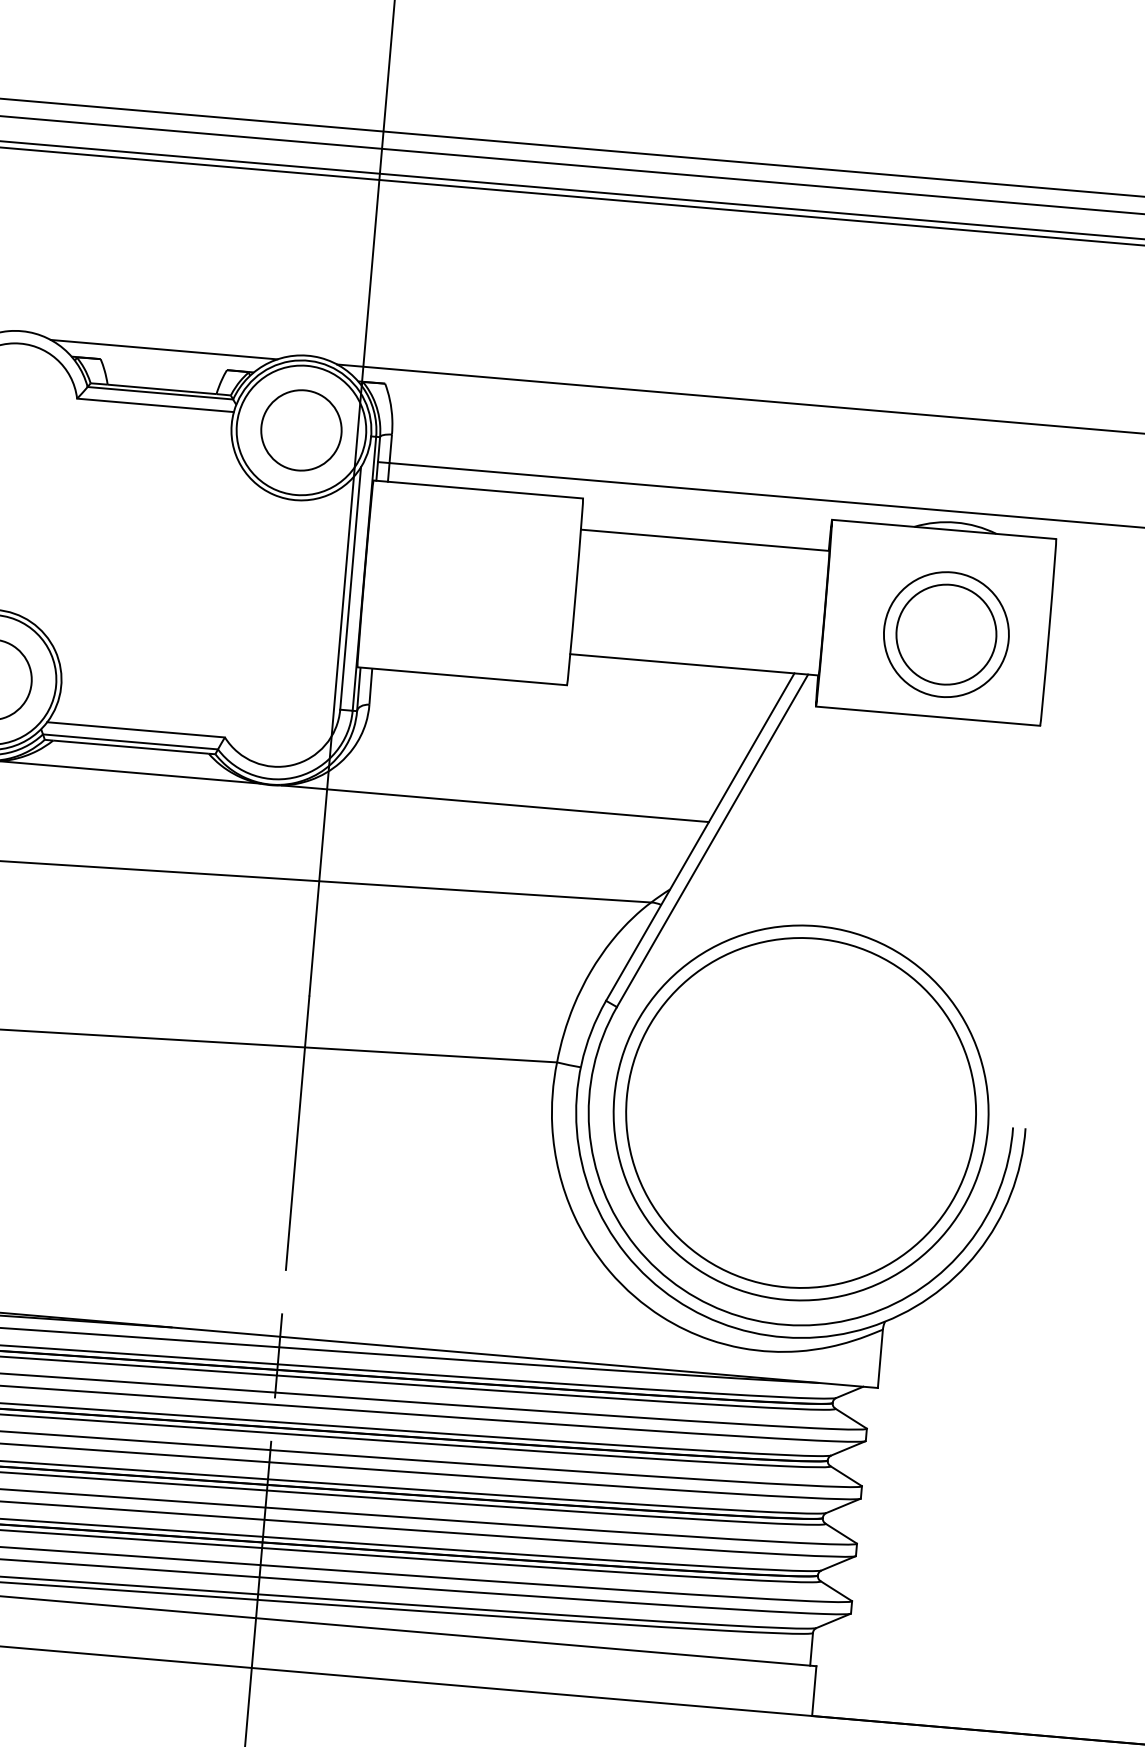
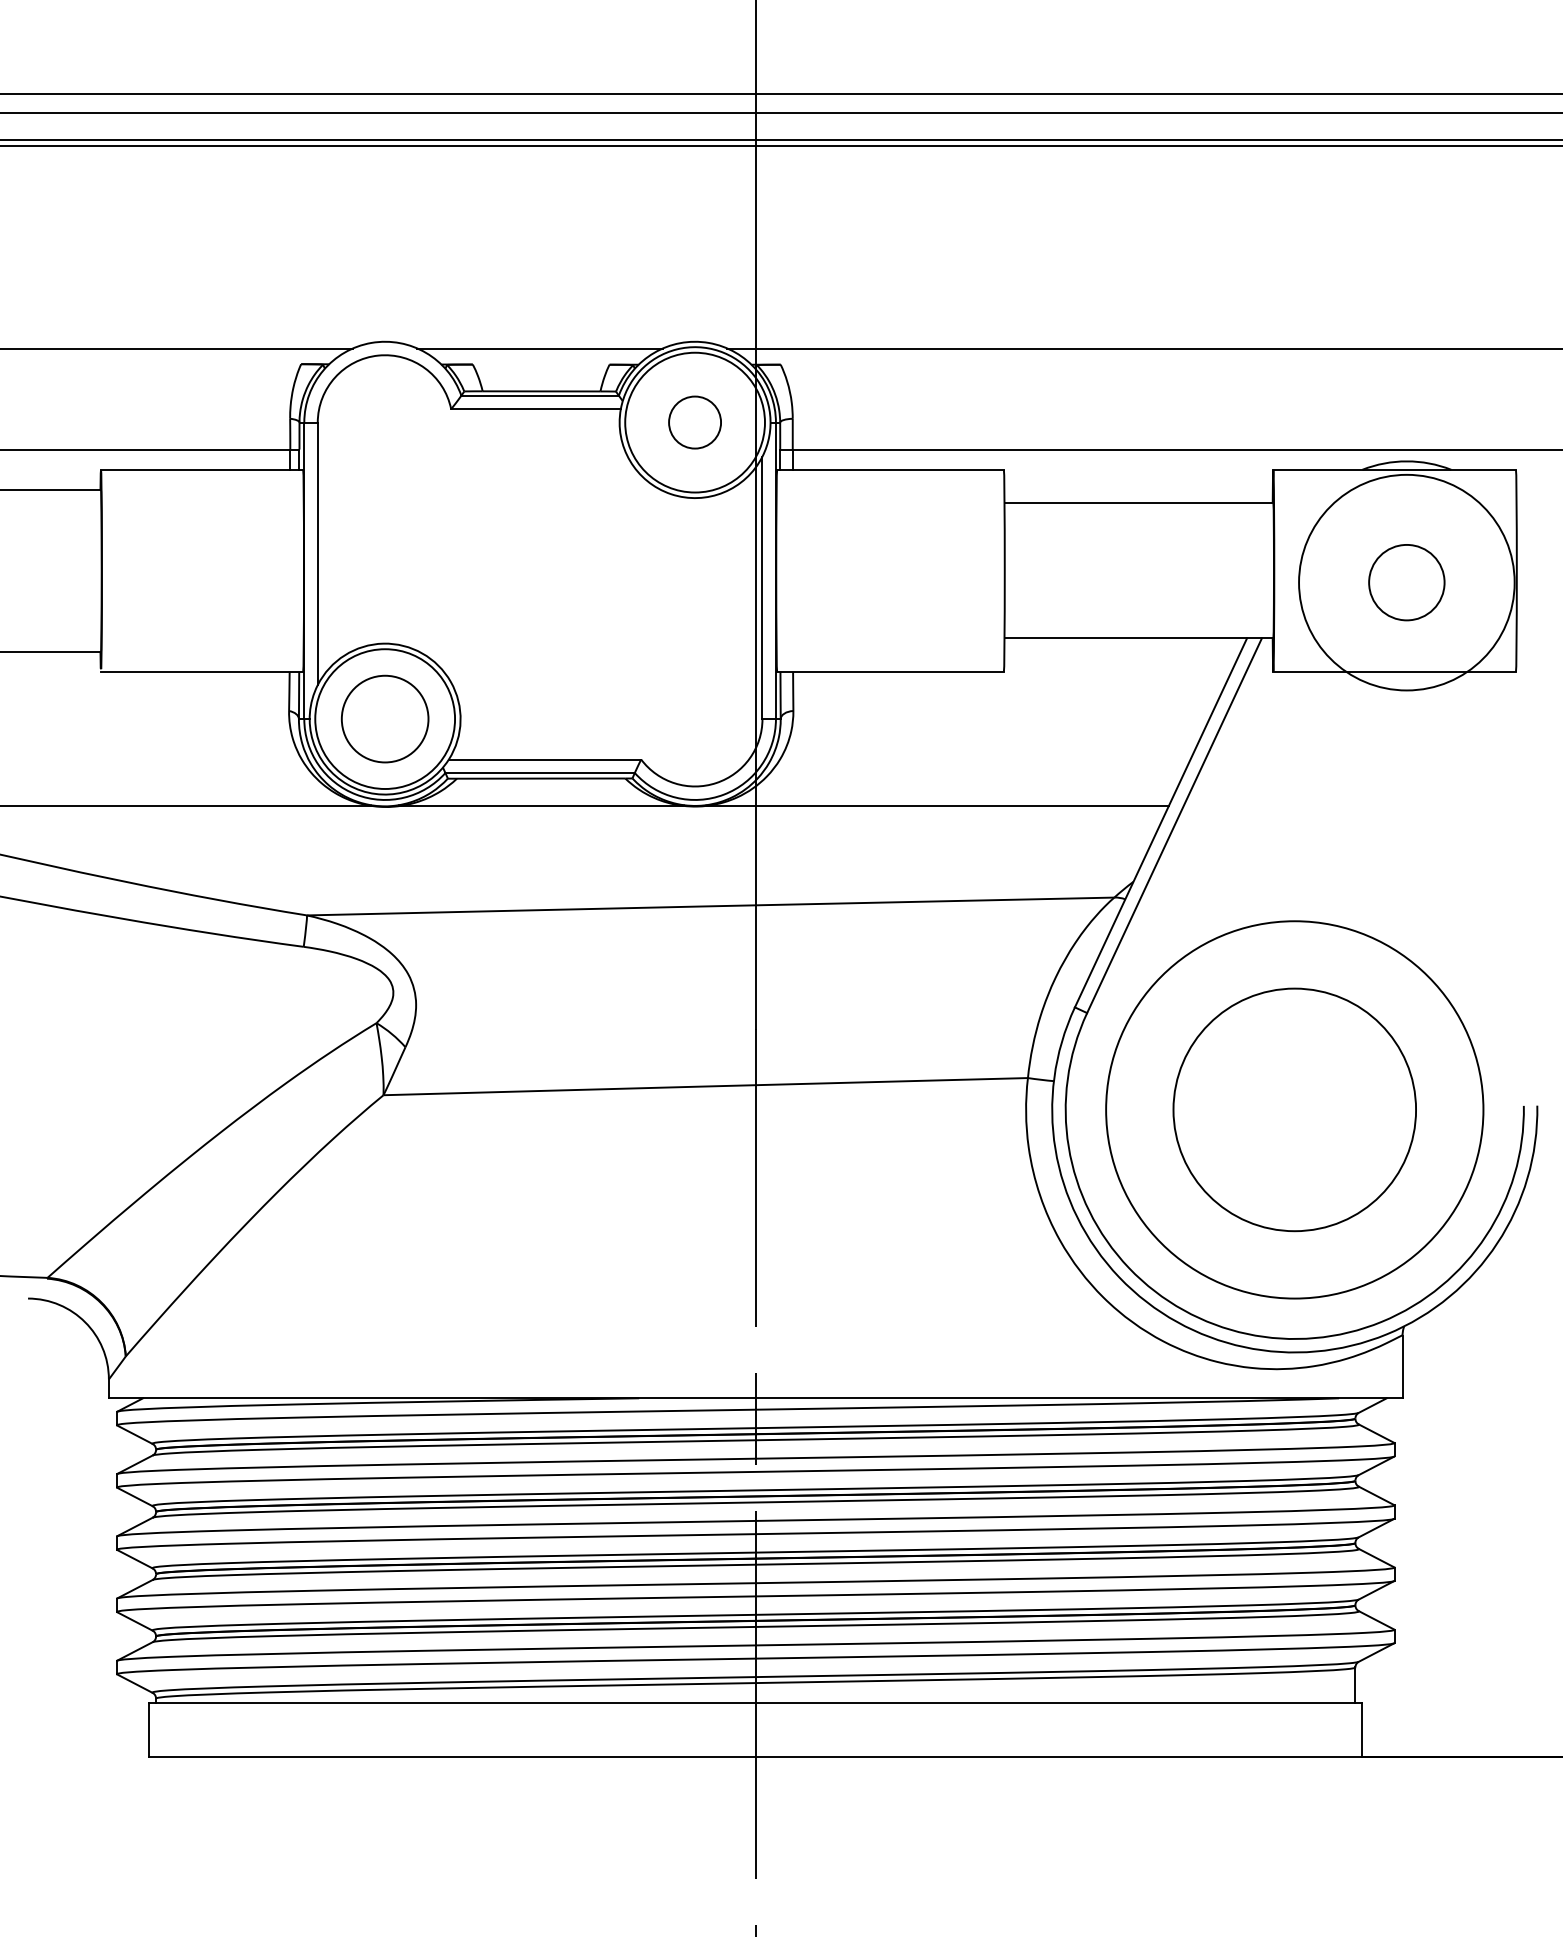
circle: (300, 430) -> (694, 422), size x0.6
circle: (946, 634) -> (1406, 582), size x0.7
circle: (946, 634) -> (1406, 582), size x1.6
circle: (800, 1112) -> (1294, 1109), size x0.6

